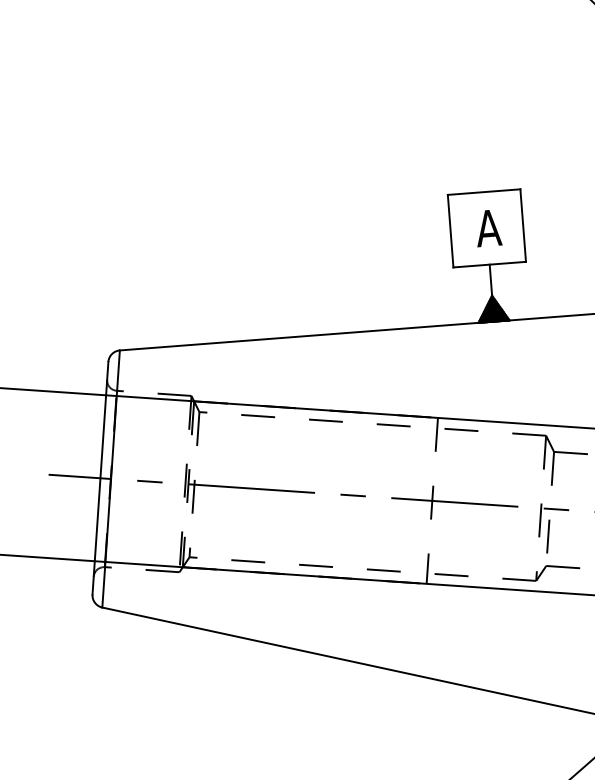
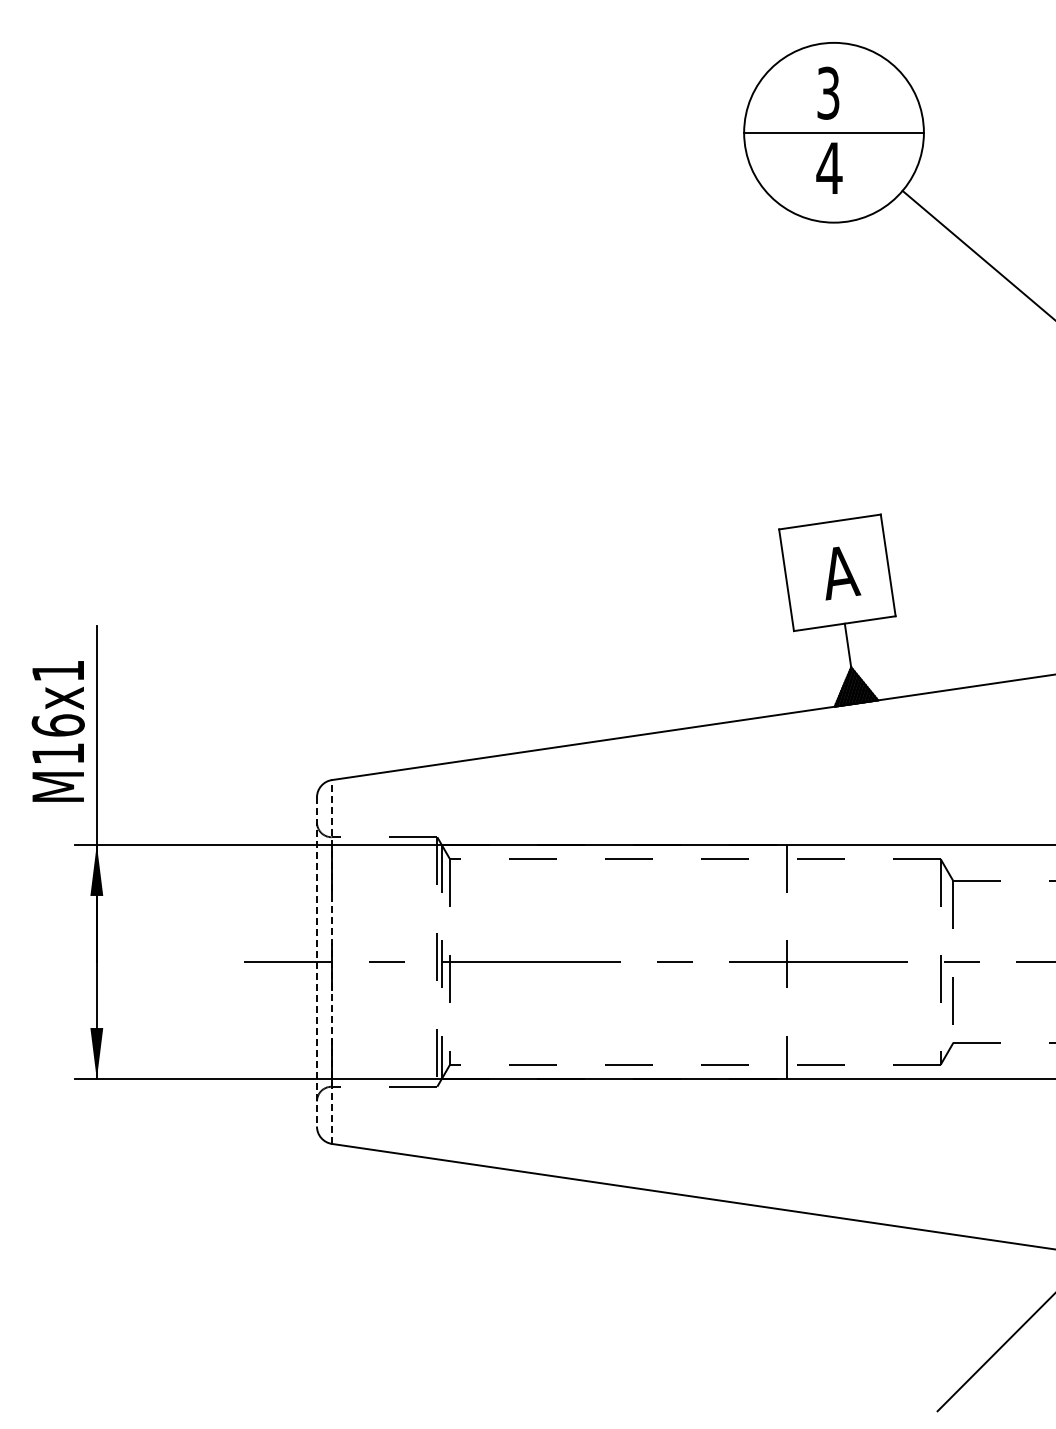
line: (100, 478) -> (316, 962), solid -> dashed
line: (111, 479) -> (332, 962), solid -> dashed

